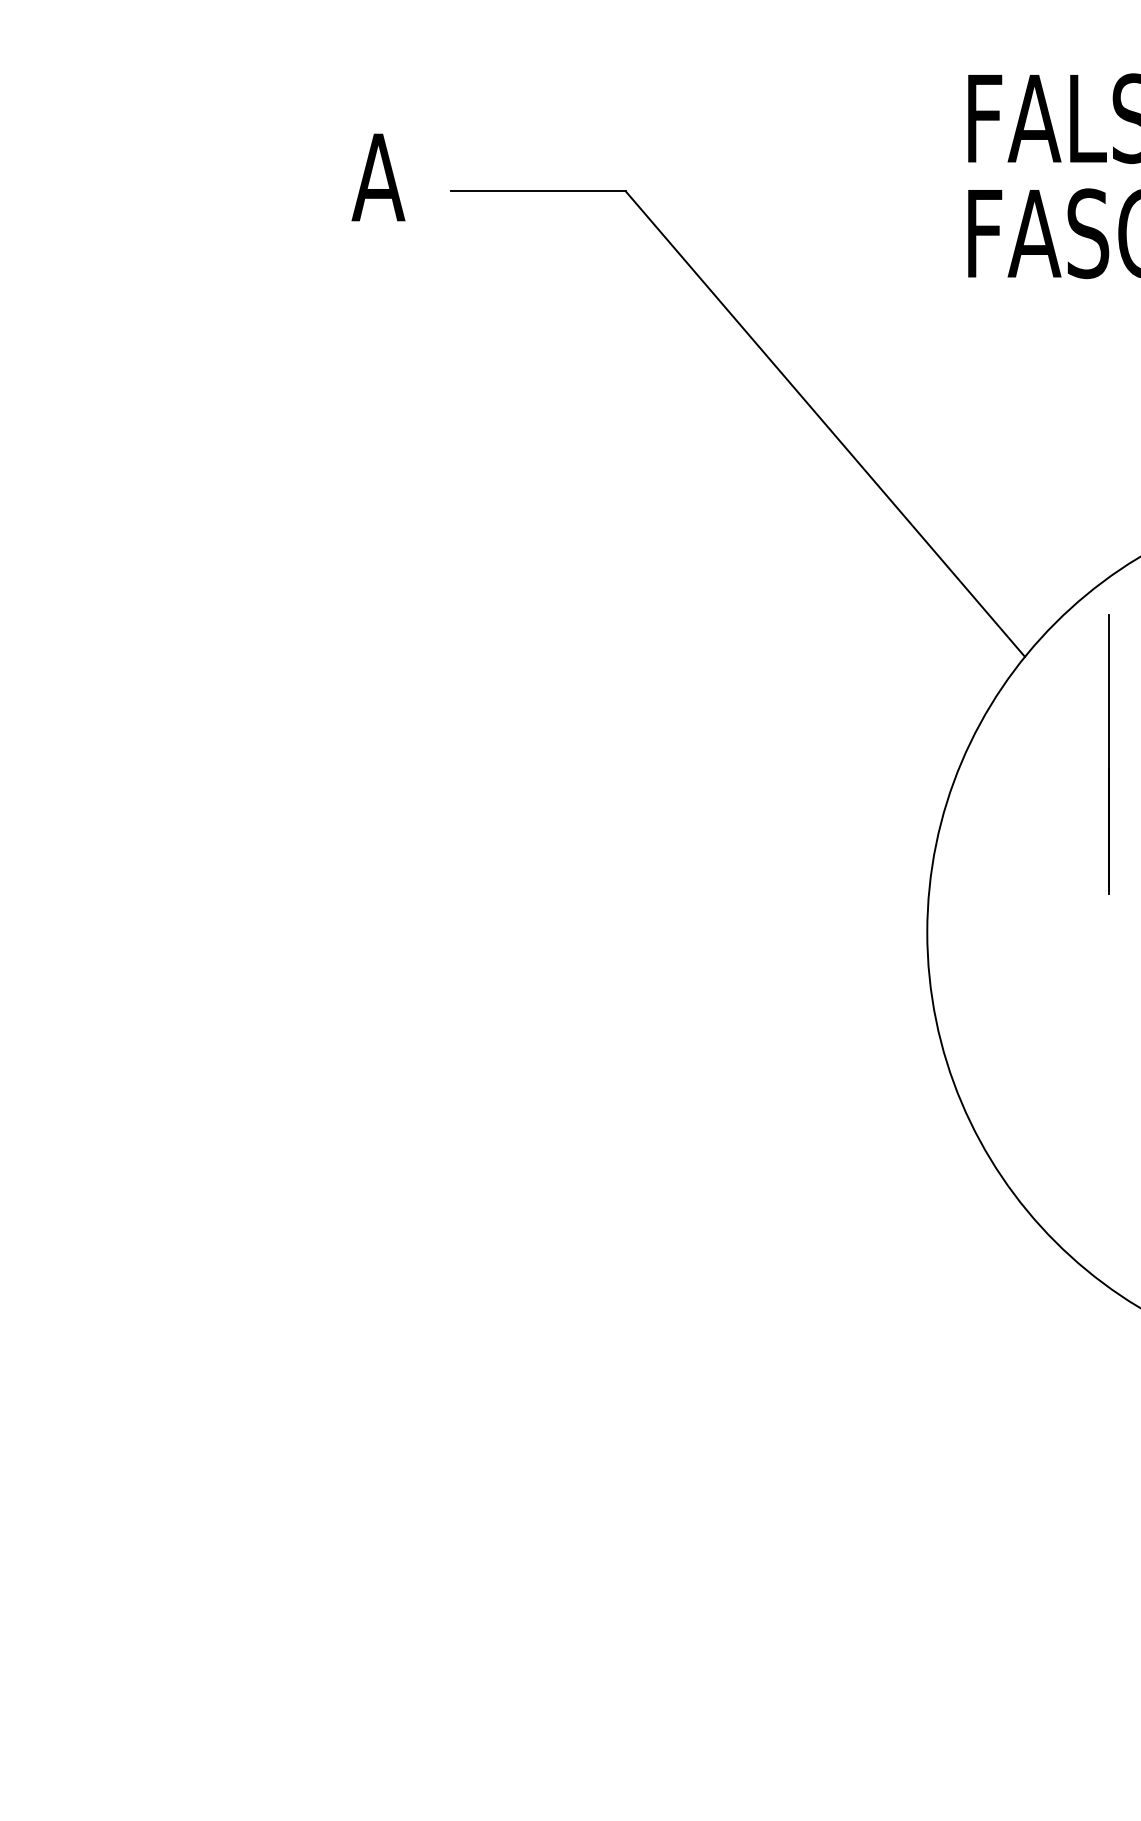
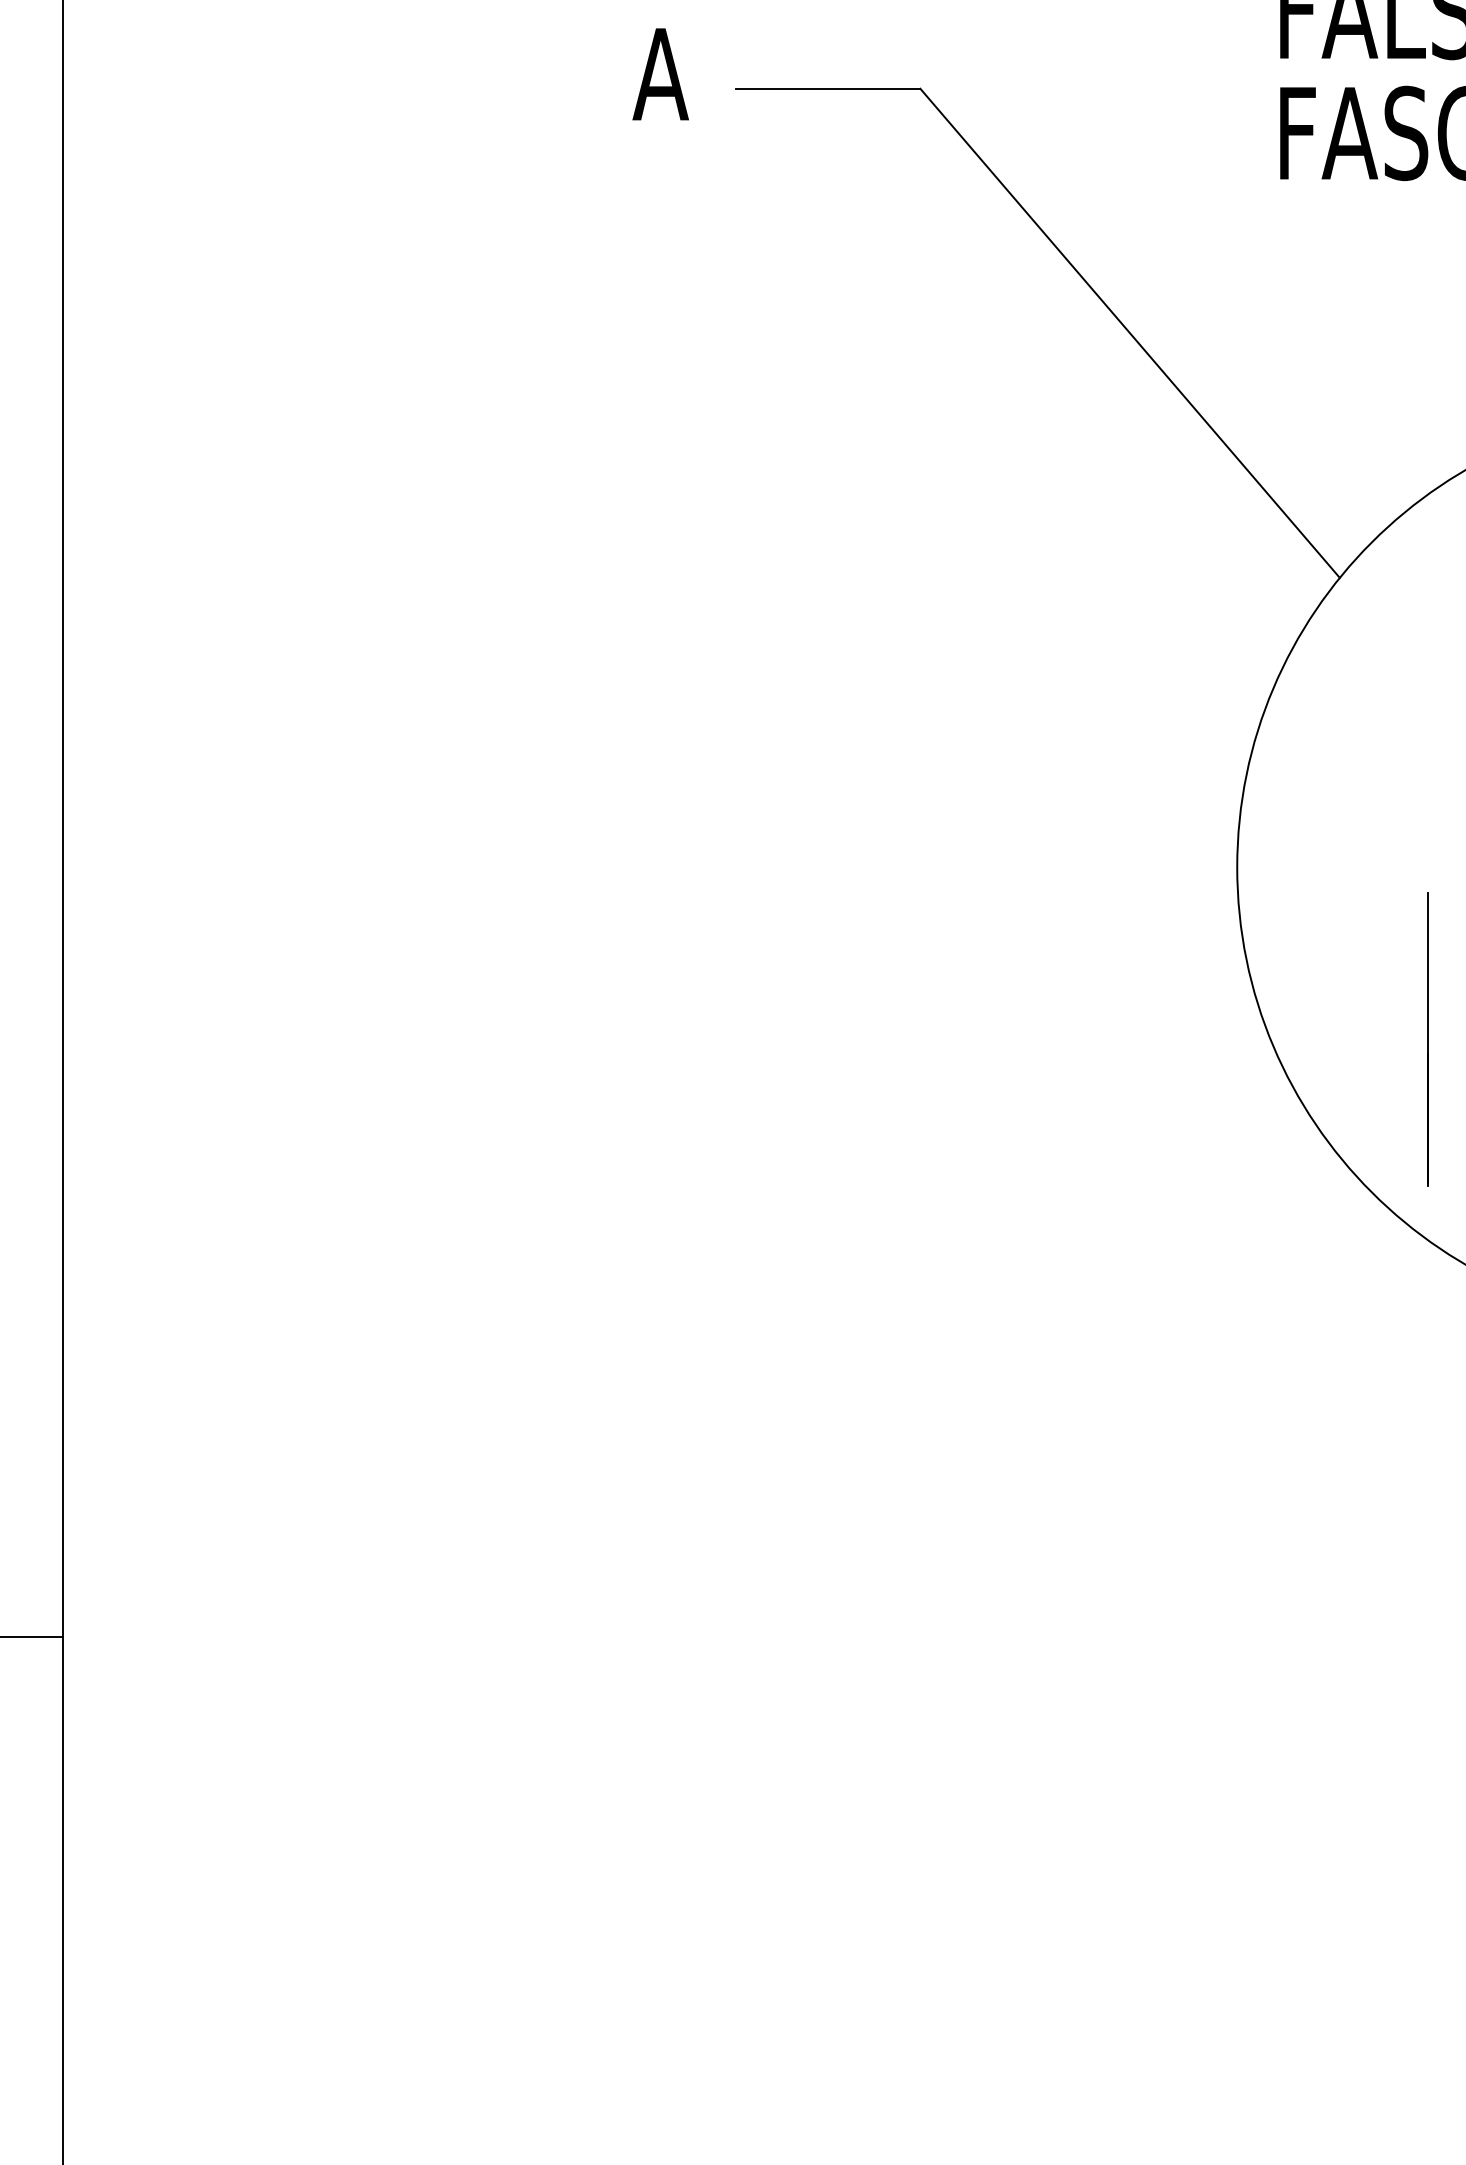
line: (1108, 754) -> (1427, 1039), moved

